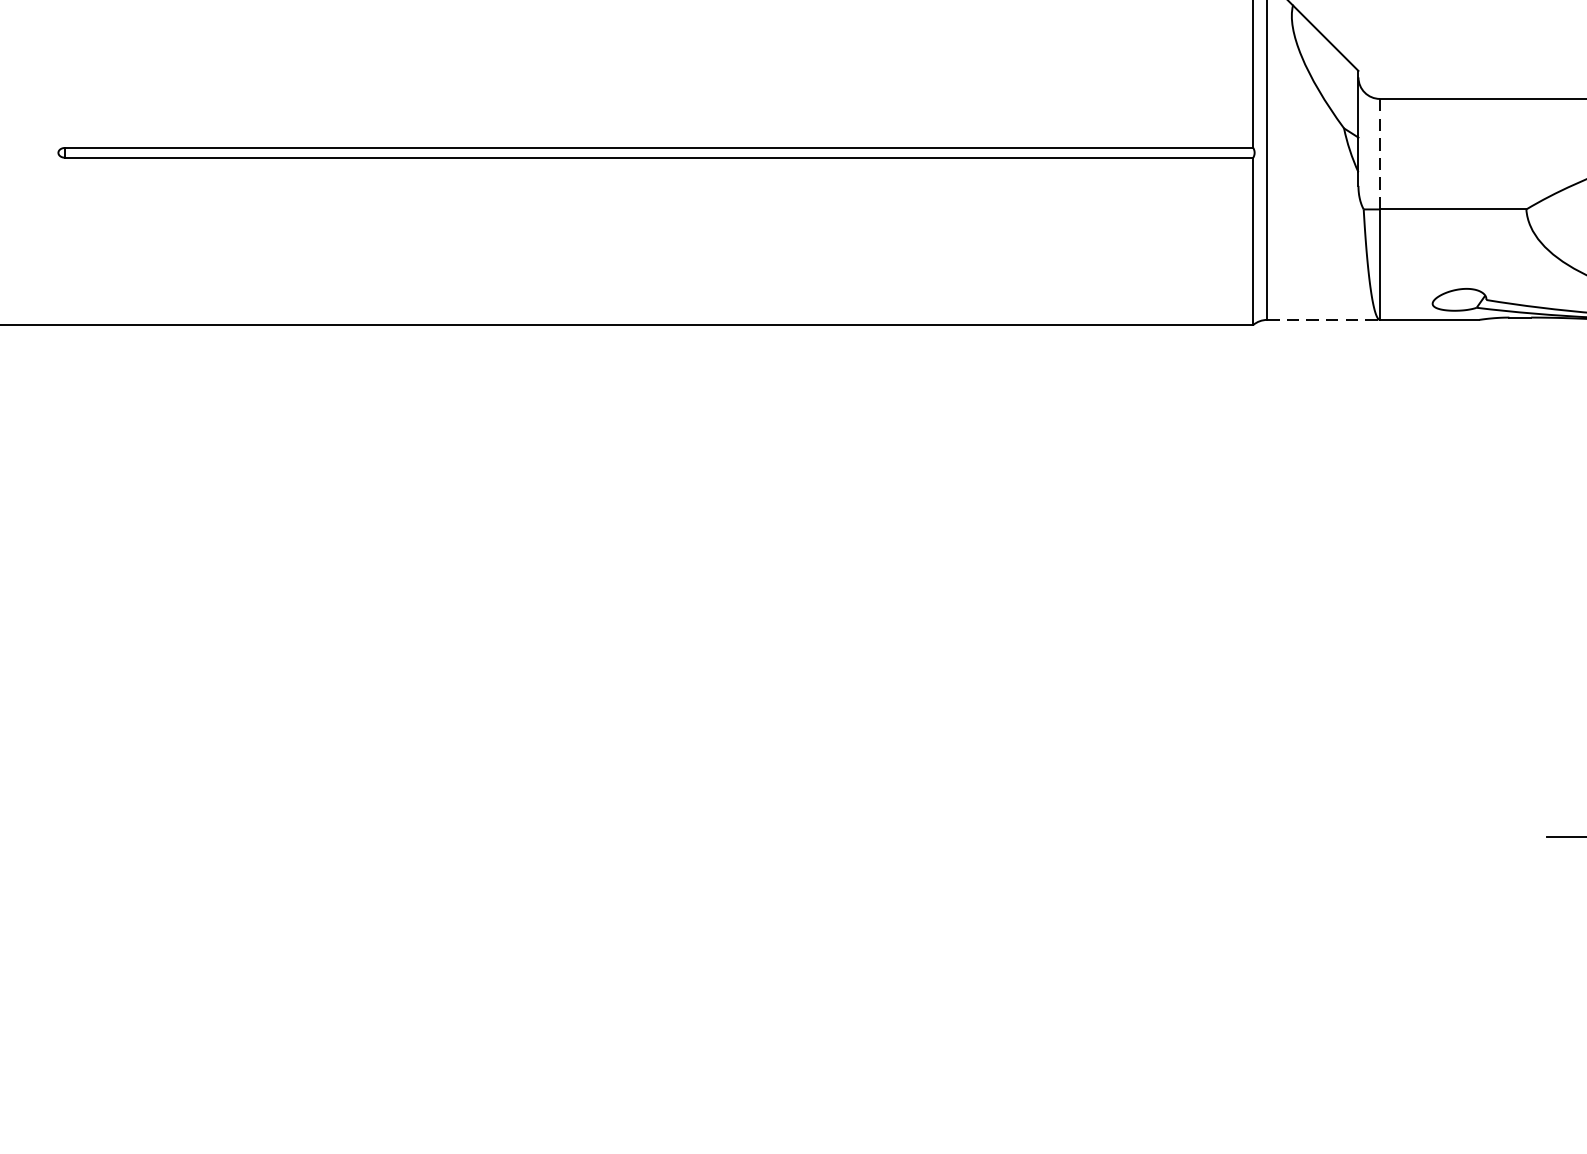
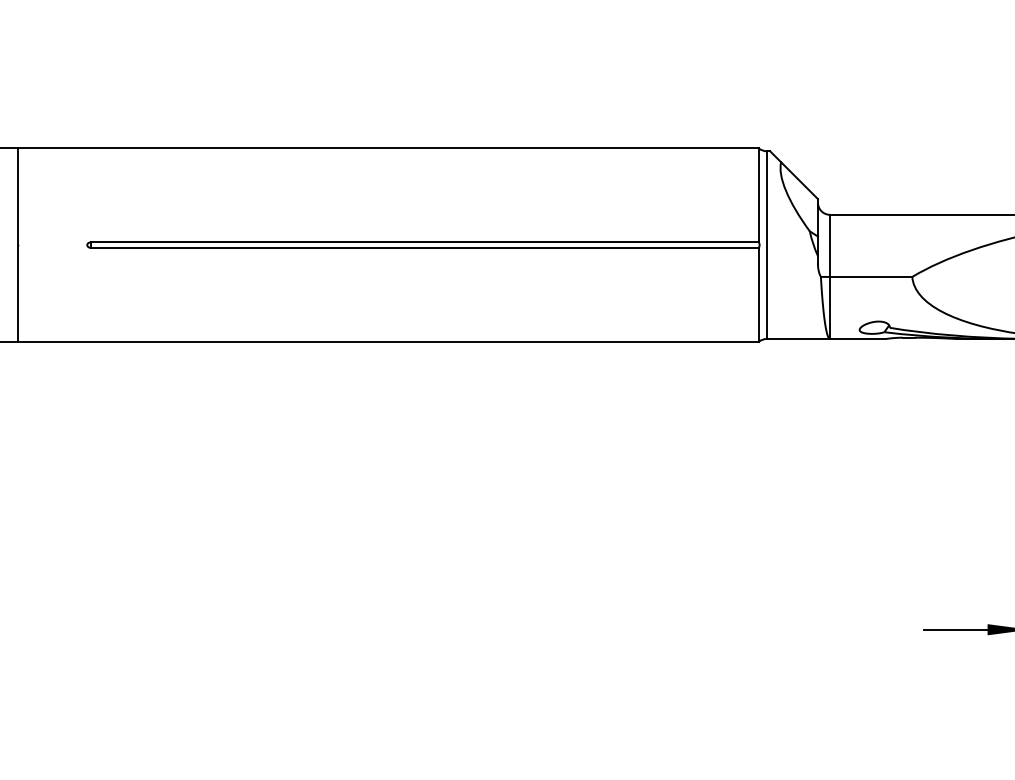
line: (1380, 155) -> (830, 246), dashed -> solid
line: (1323, 320) -> (798, 339), dashed -> solid

